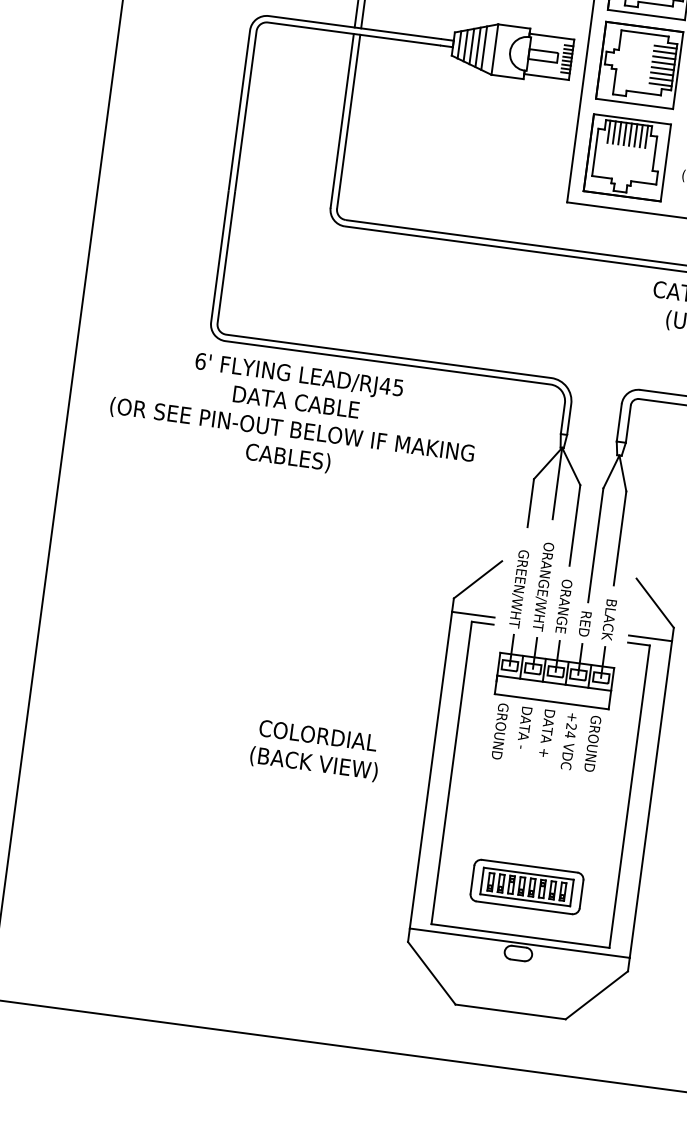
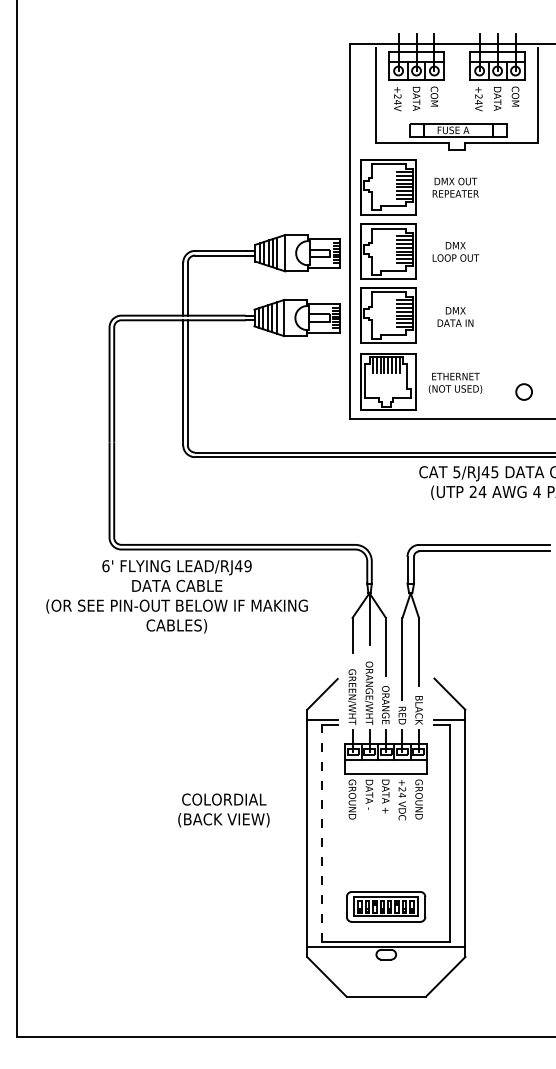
text: (397, 386) -> (247, 565), LEAD/RJ45 -> LEAD/RJ49
text: (315, 750) -> (223, 810), moved
line: (452, 773) -> (322, 833), solid -> dashed

